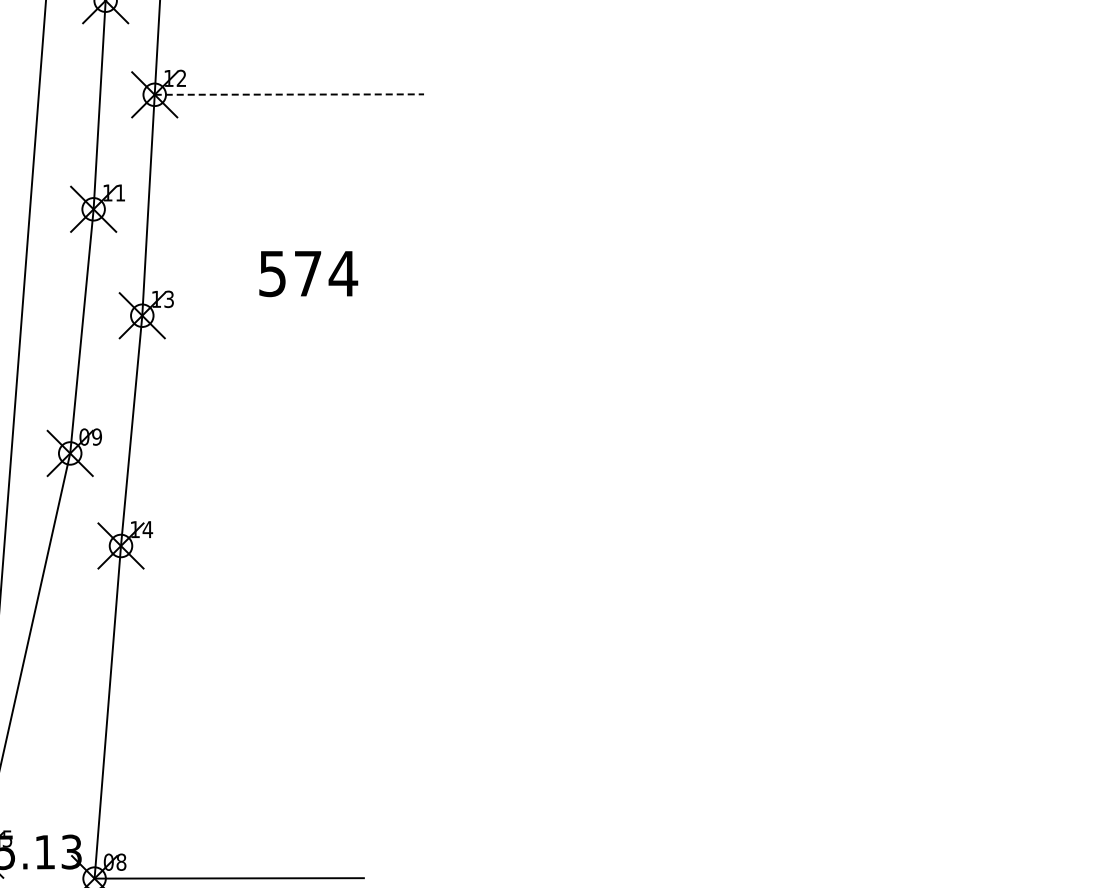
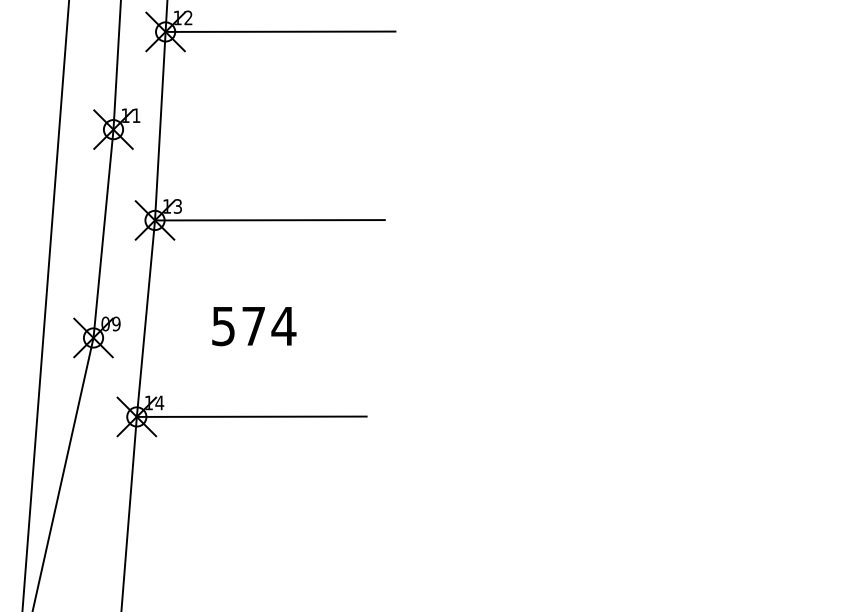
line: (289, 94) -> (280, 31), dashed -> solid
text: (308, 274) -> (254, 326), moved
line: (276, 315) -> (269, 220), added
line: (255, 545) -> (251, 416), added

